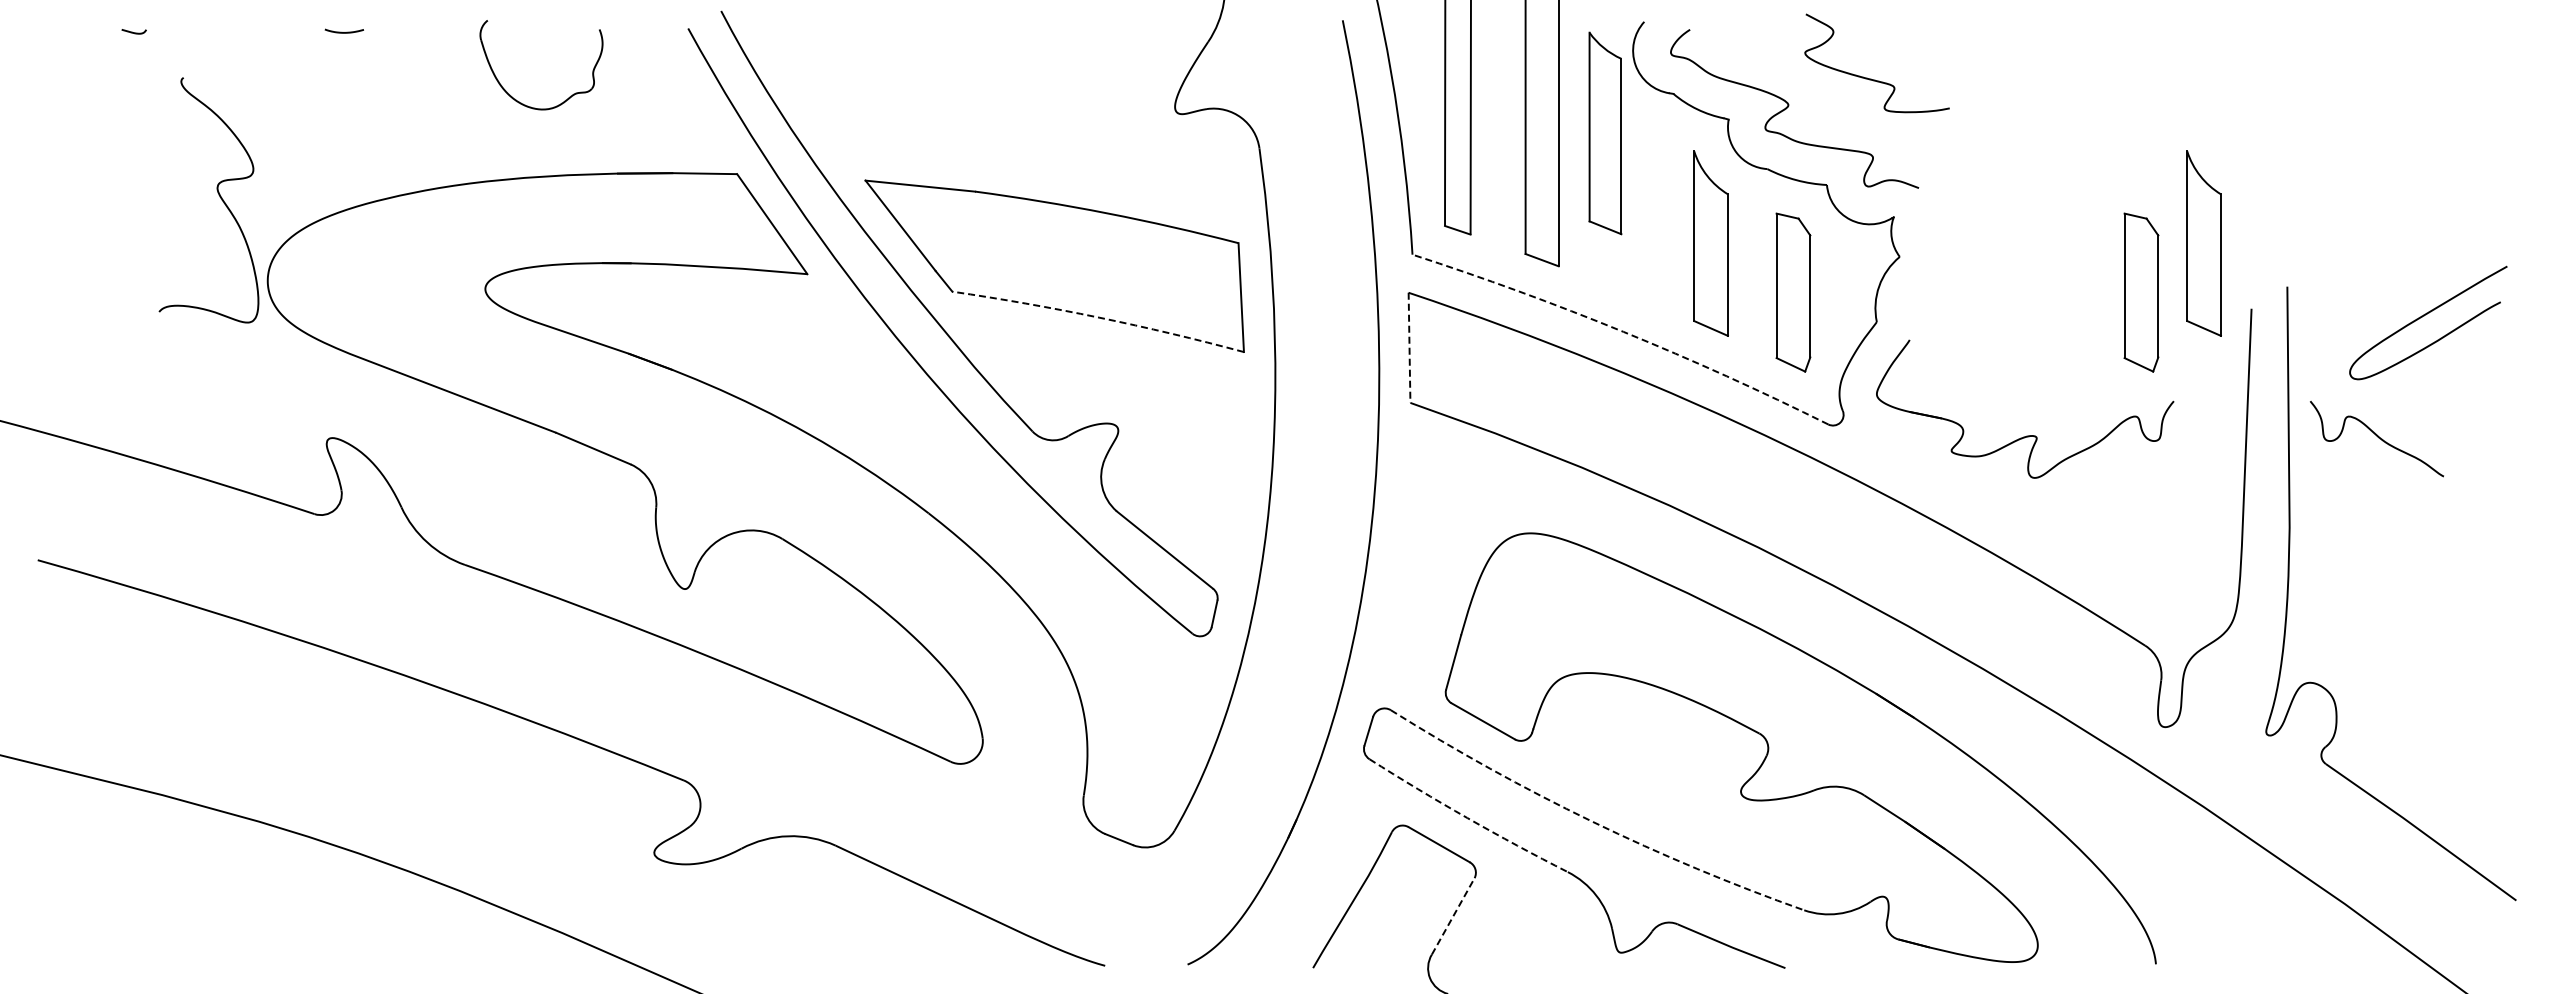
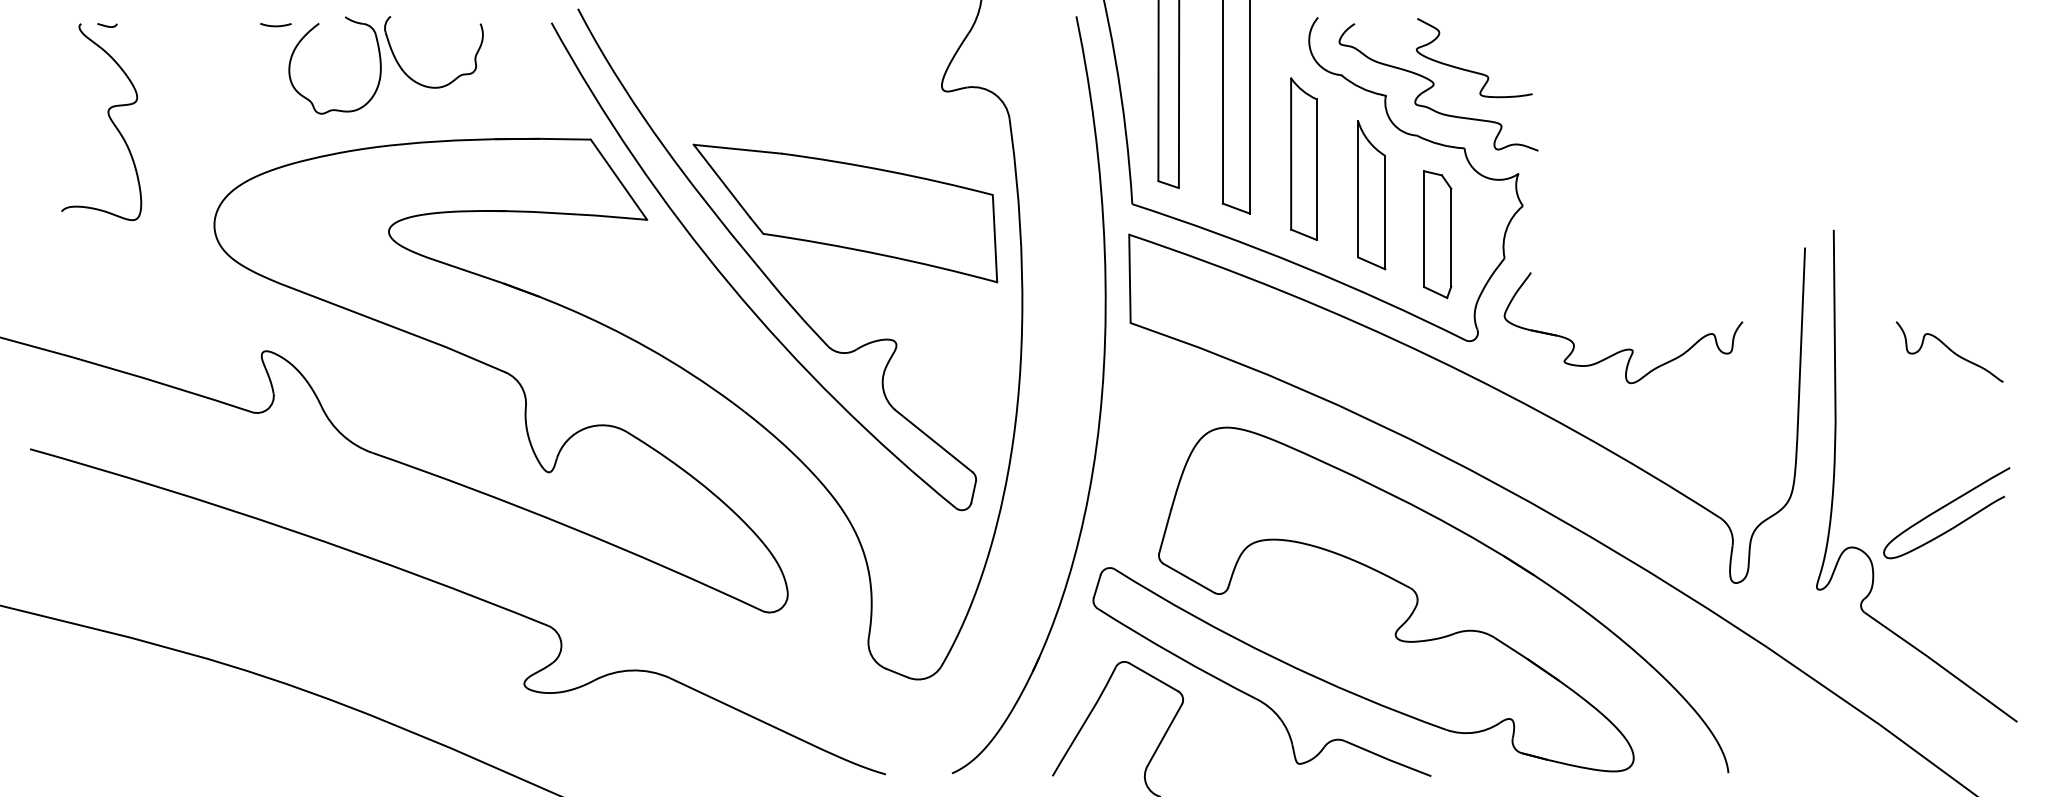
part: (382, 44) -> (306, 35), added
curve: (1871, 78) -> (1469, 70), moved
part: (1605, 133) -> (1303, 159), moved
curve: (218, 195) -> (109, 118), moved
part: (2203, 243) -> (1766, 195), removed
part: (2141, 292) -> (1716, 234), removed
curve: (2424, 316) -> (1943, 507), moved
arc: (1099, 317) -> (881, 254), dashed -> solid
arc: (1623, 331) -> (1301, 265), dashed -> solid
line: (1409, 348) -> (1129, 279), dashed -> solid
curve: (2377, 437) -> (1950, 350), moved
arc: (1467, 818) -> (1176, 656), dashed -> solid
arc: (1592, 821) -> (1276, 658), dashed -> solid
line: (1453, 916) -> (1165, 734), dashed -> solid

